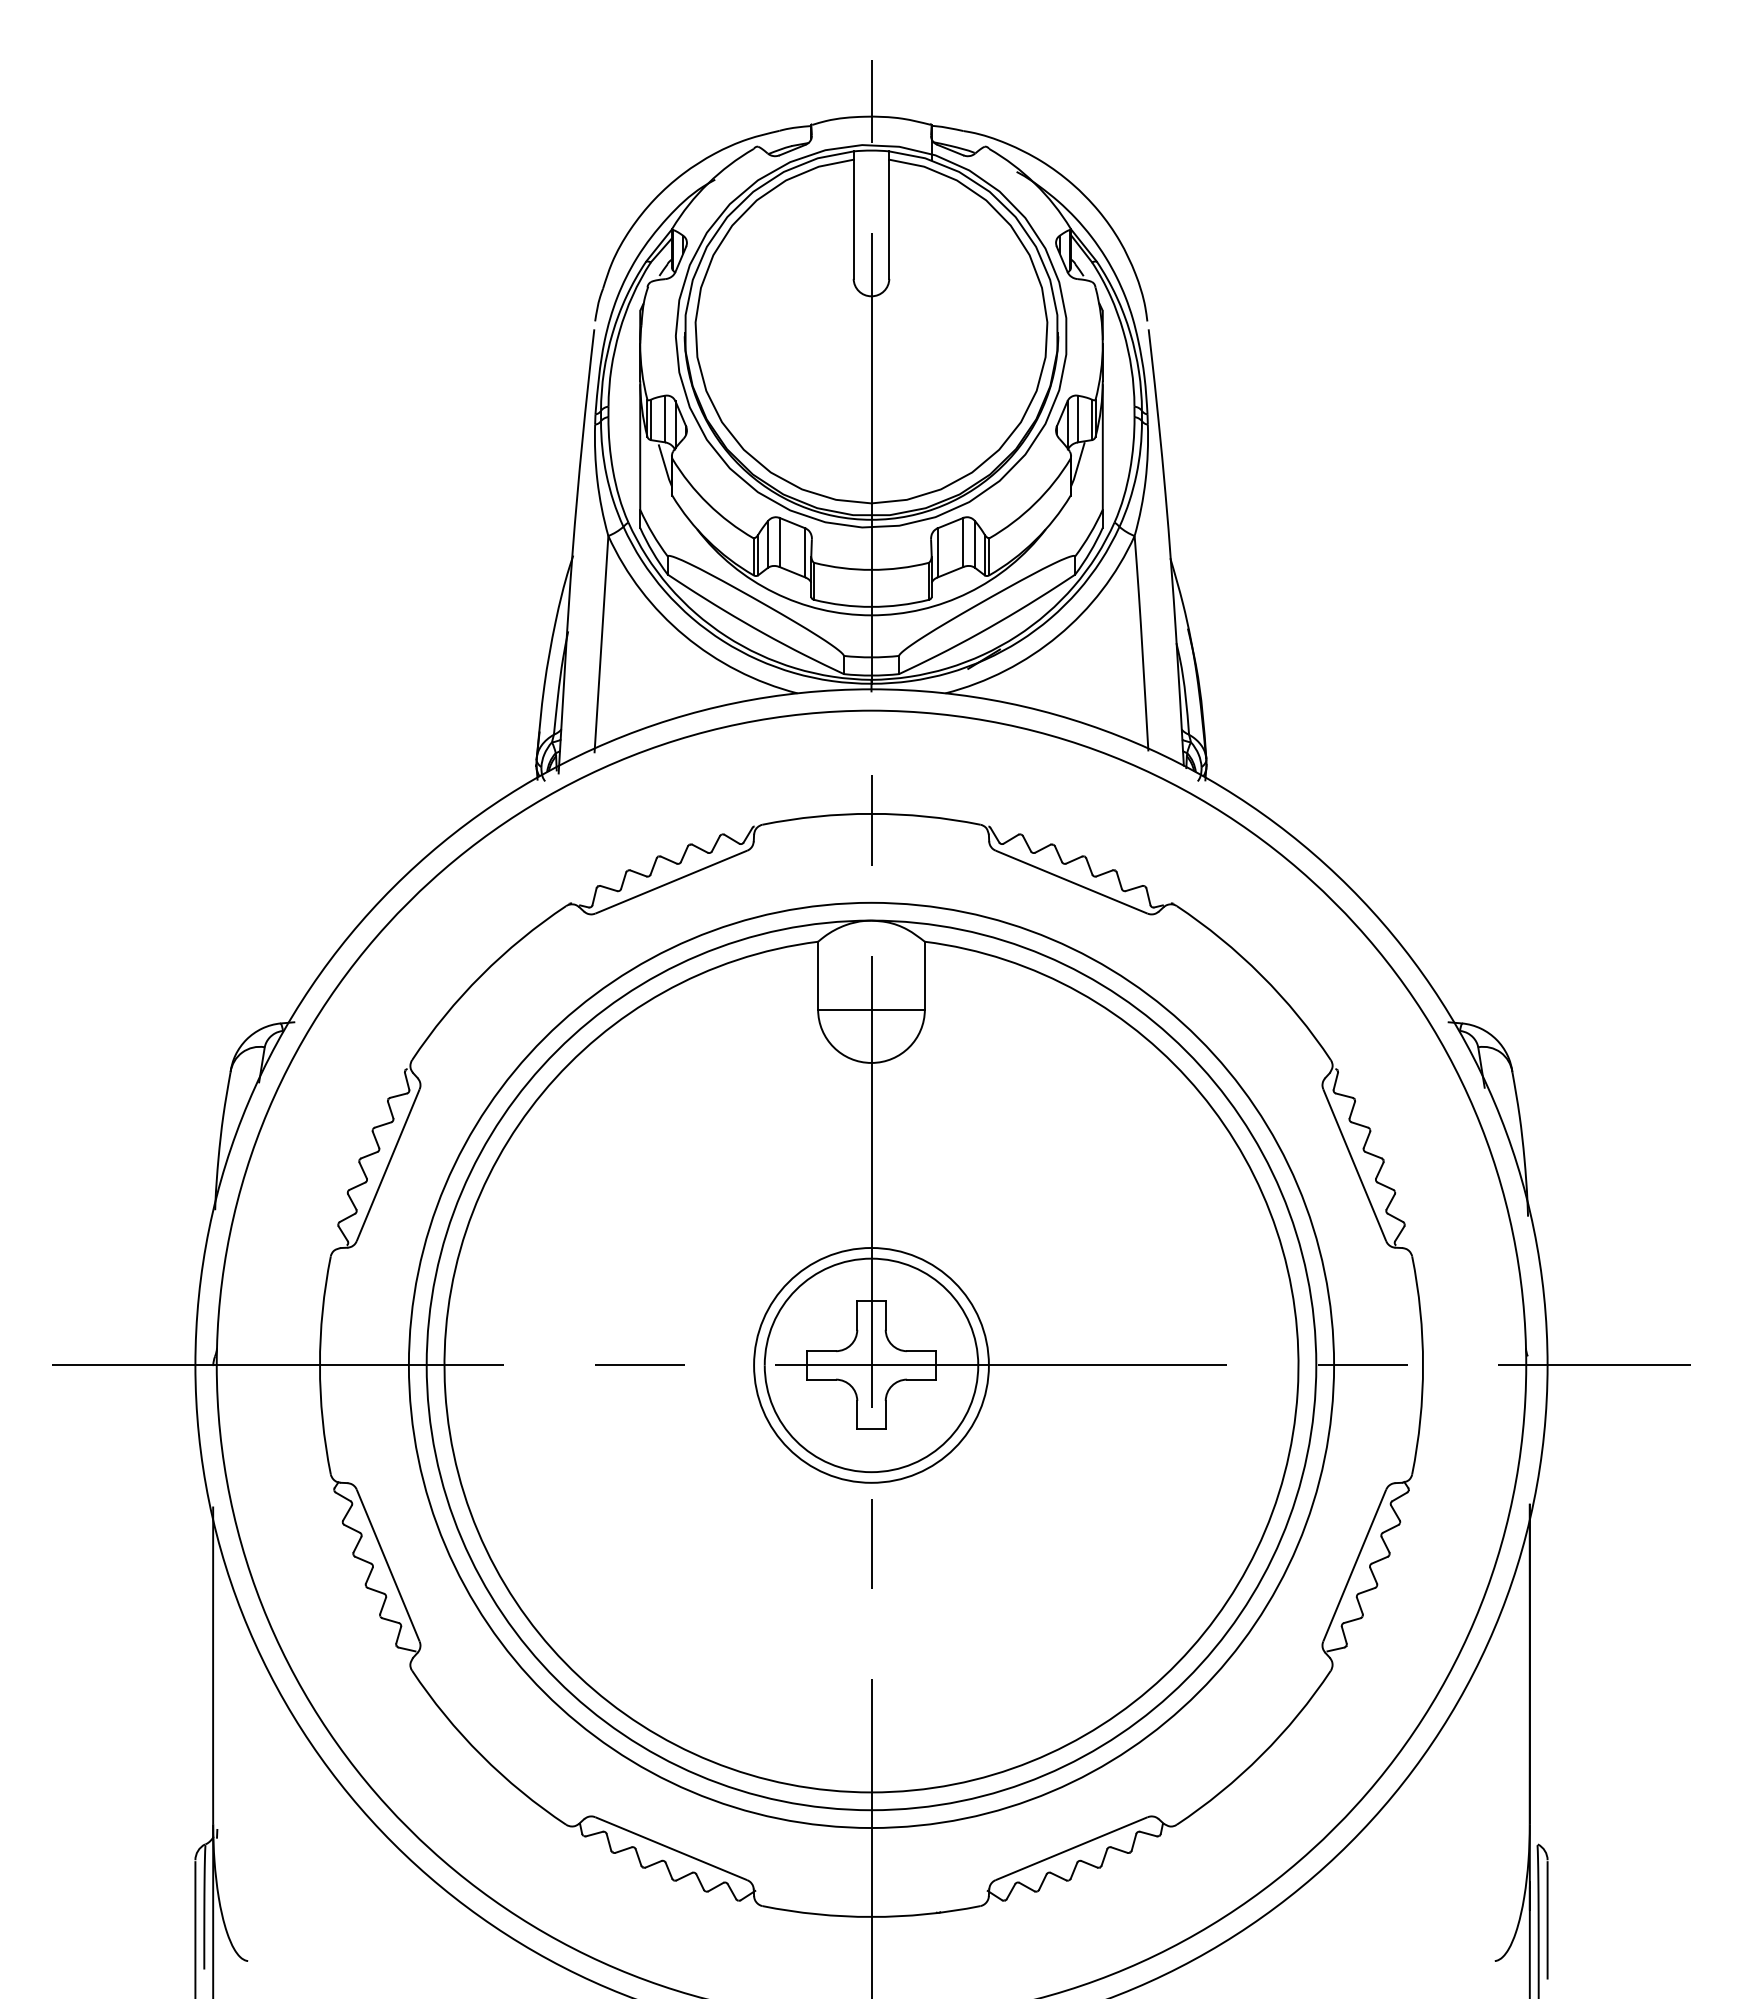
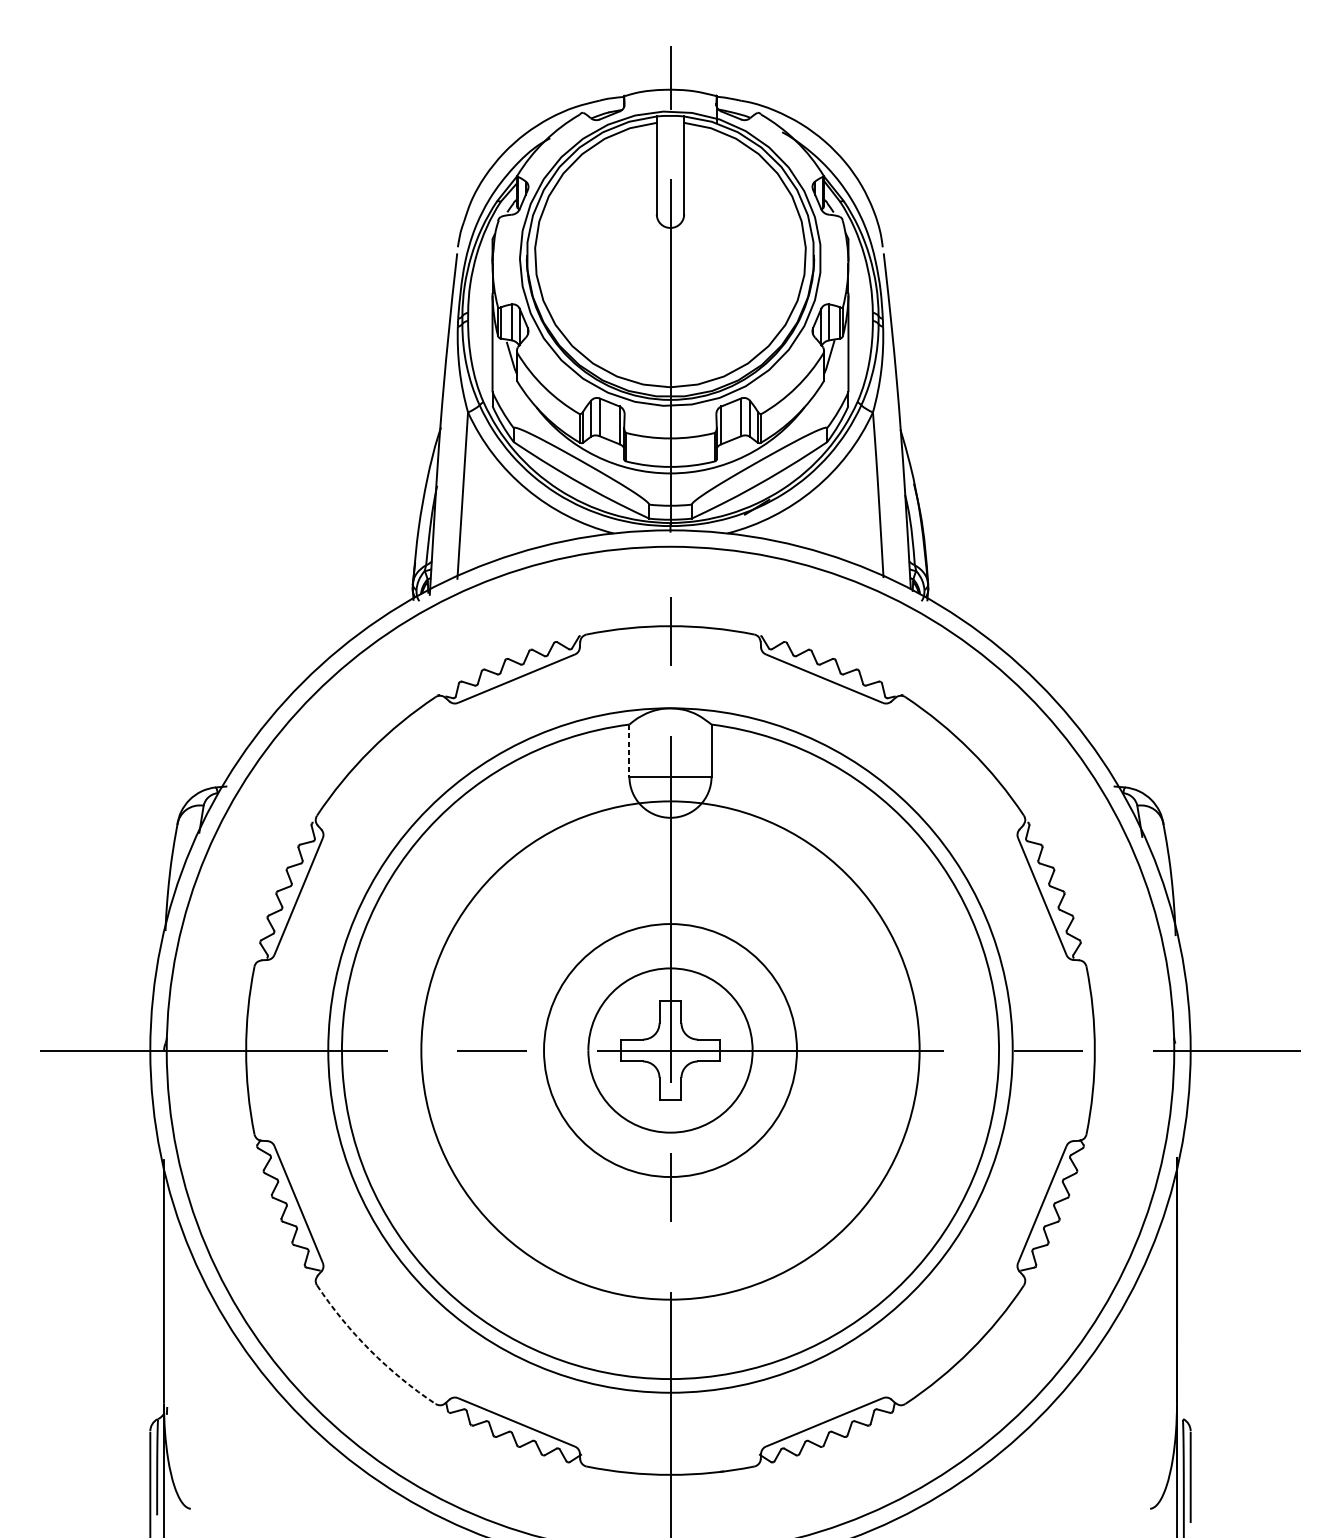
line: (818, 975) -> (629, 750), solid -> dashed
circle: (871, 1364) -> (670, 1049), size x1.4
circle: (871, 1365) -> (670, 1050), size x0.7
arc: (481, 1755) -> (370, 1350), solid -> dashed

